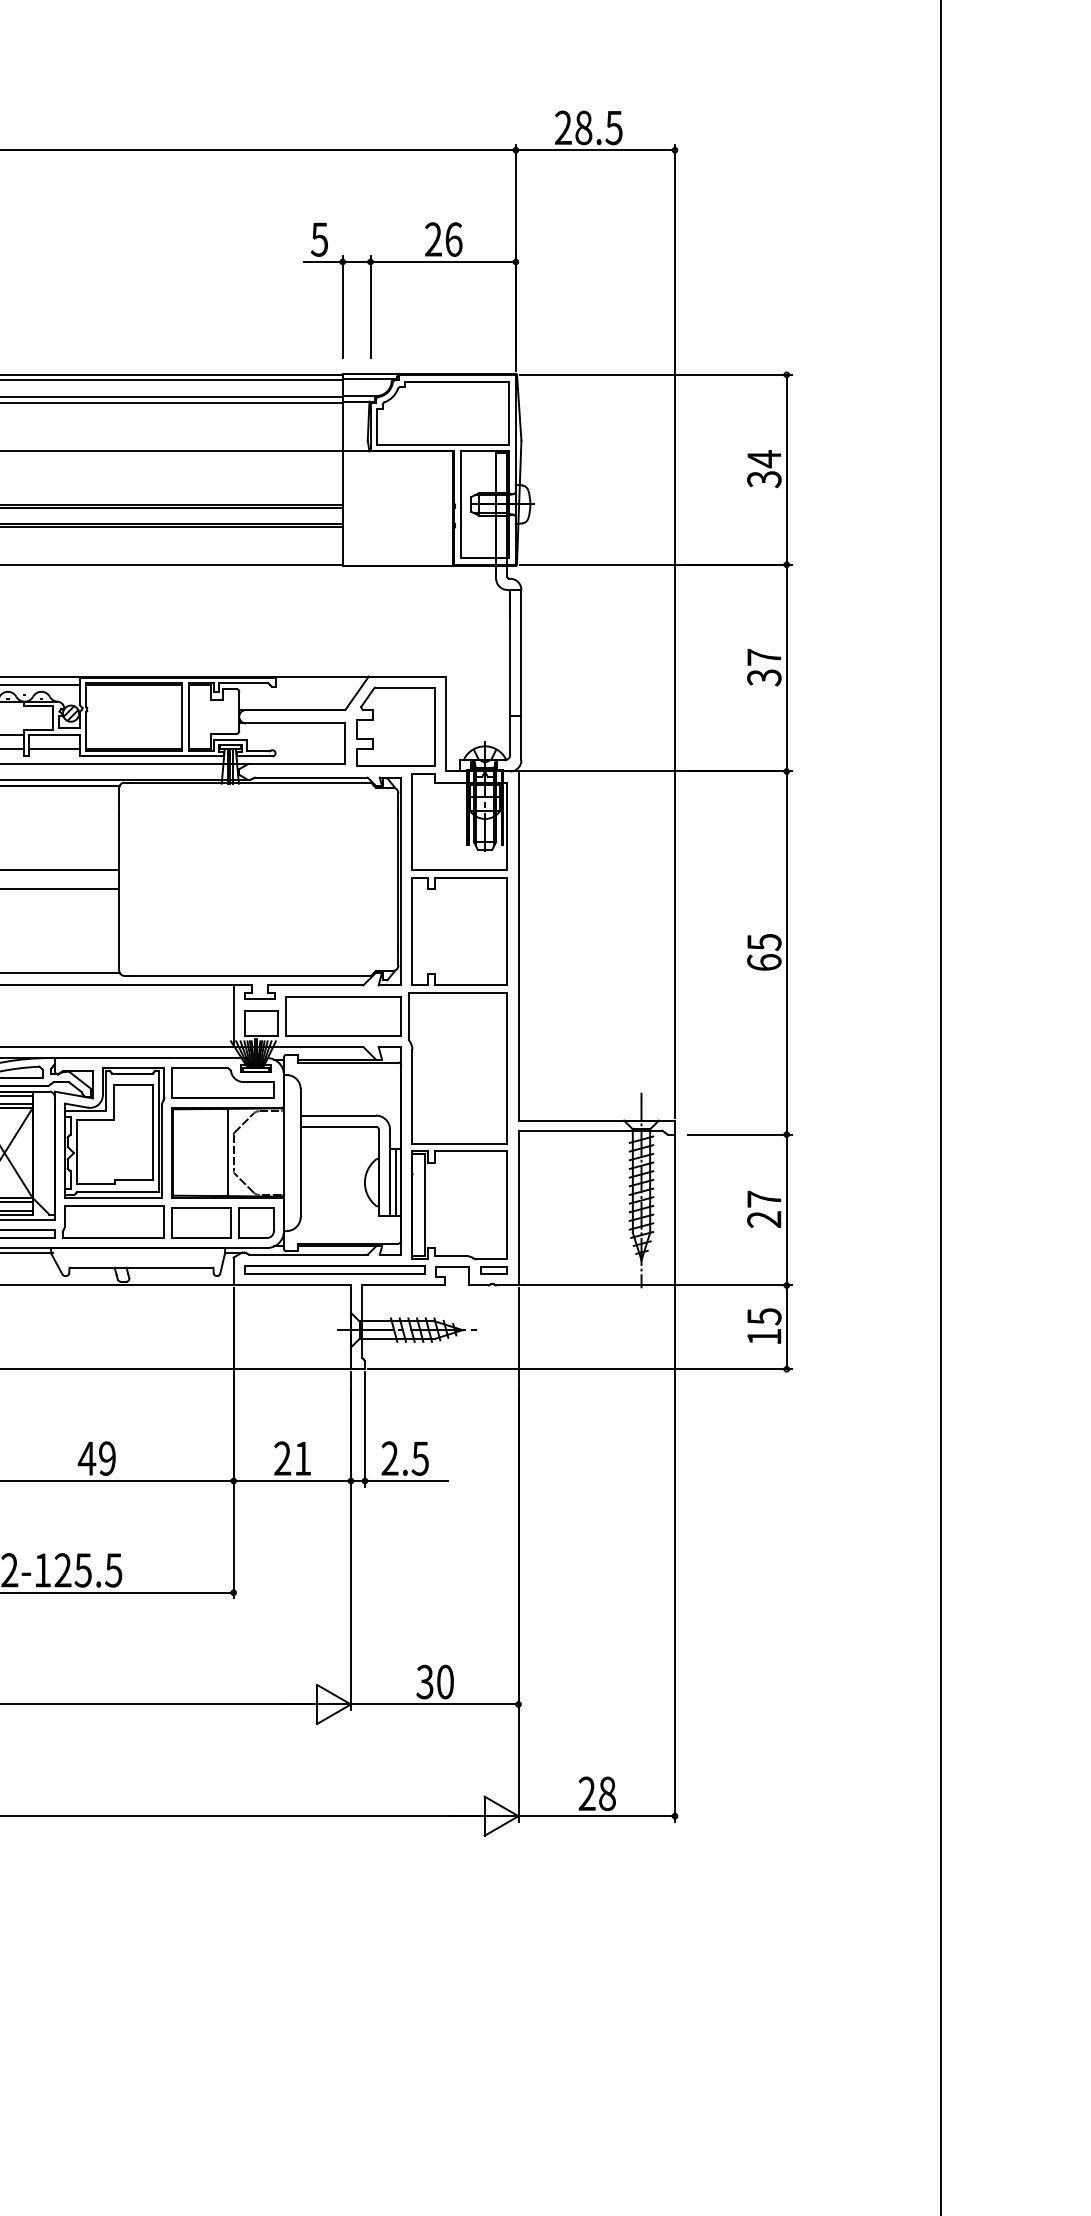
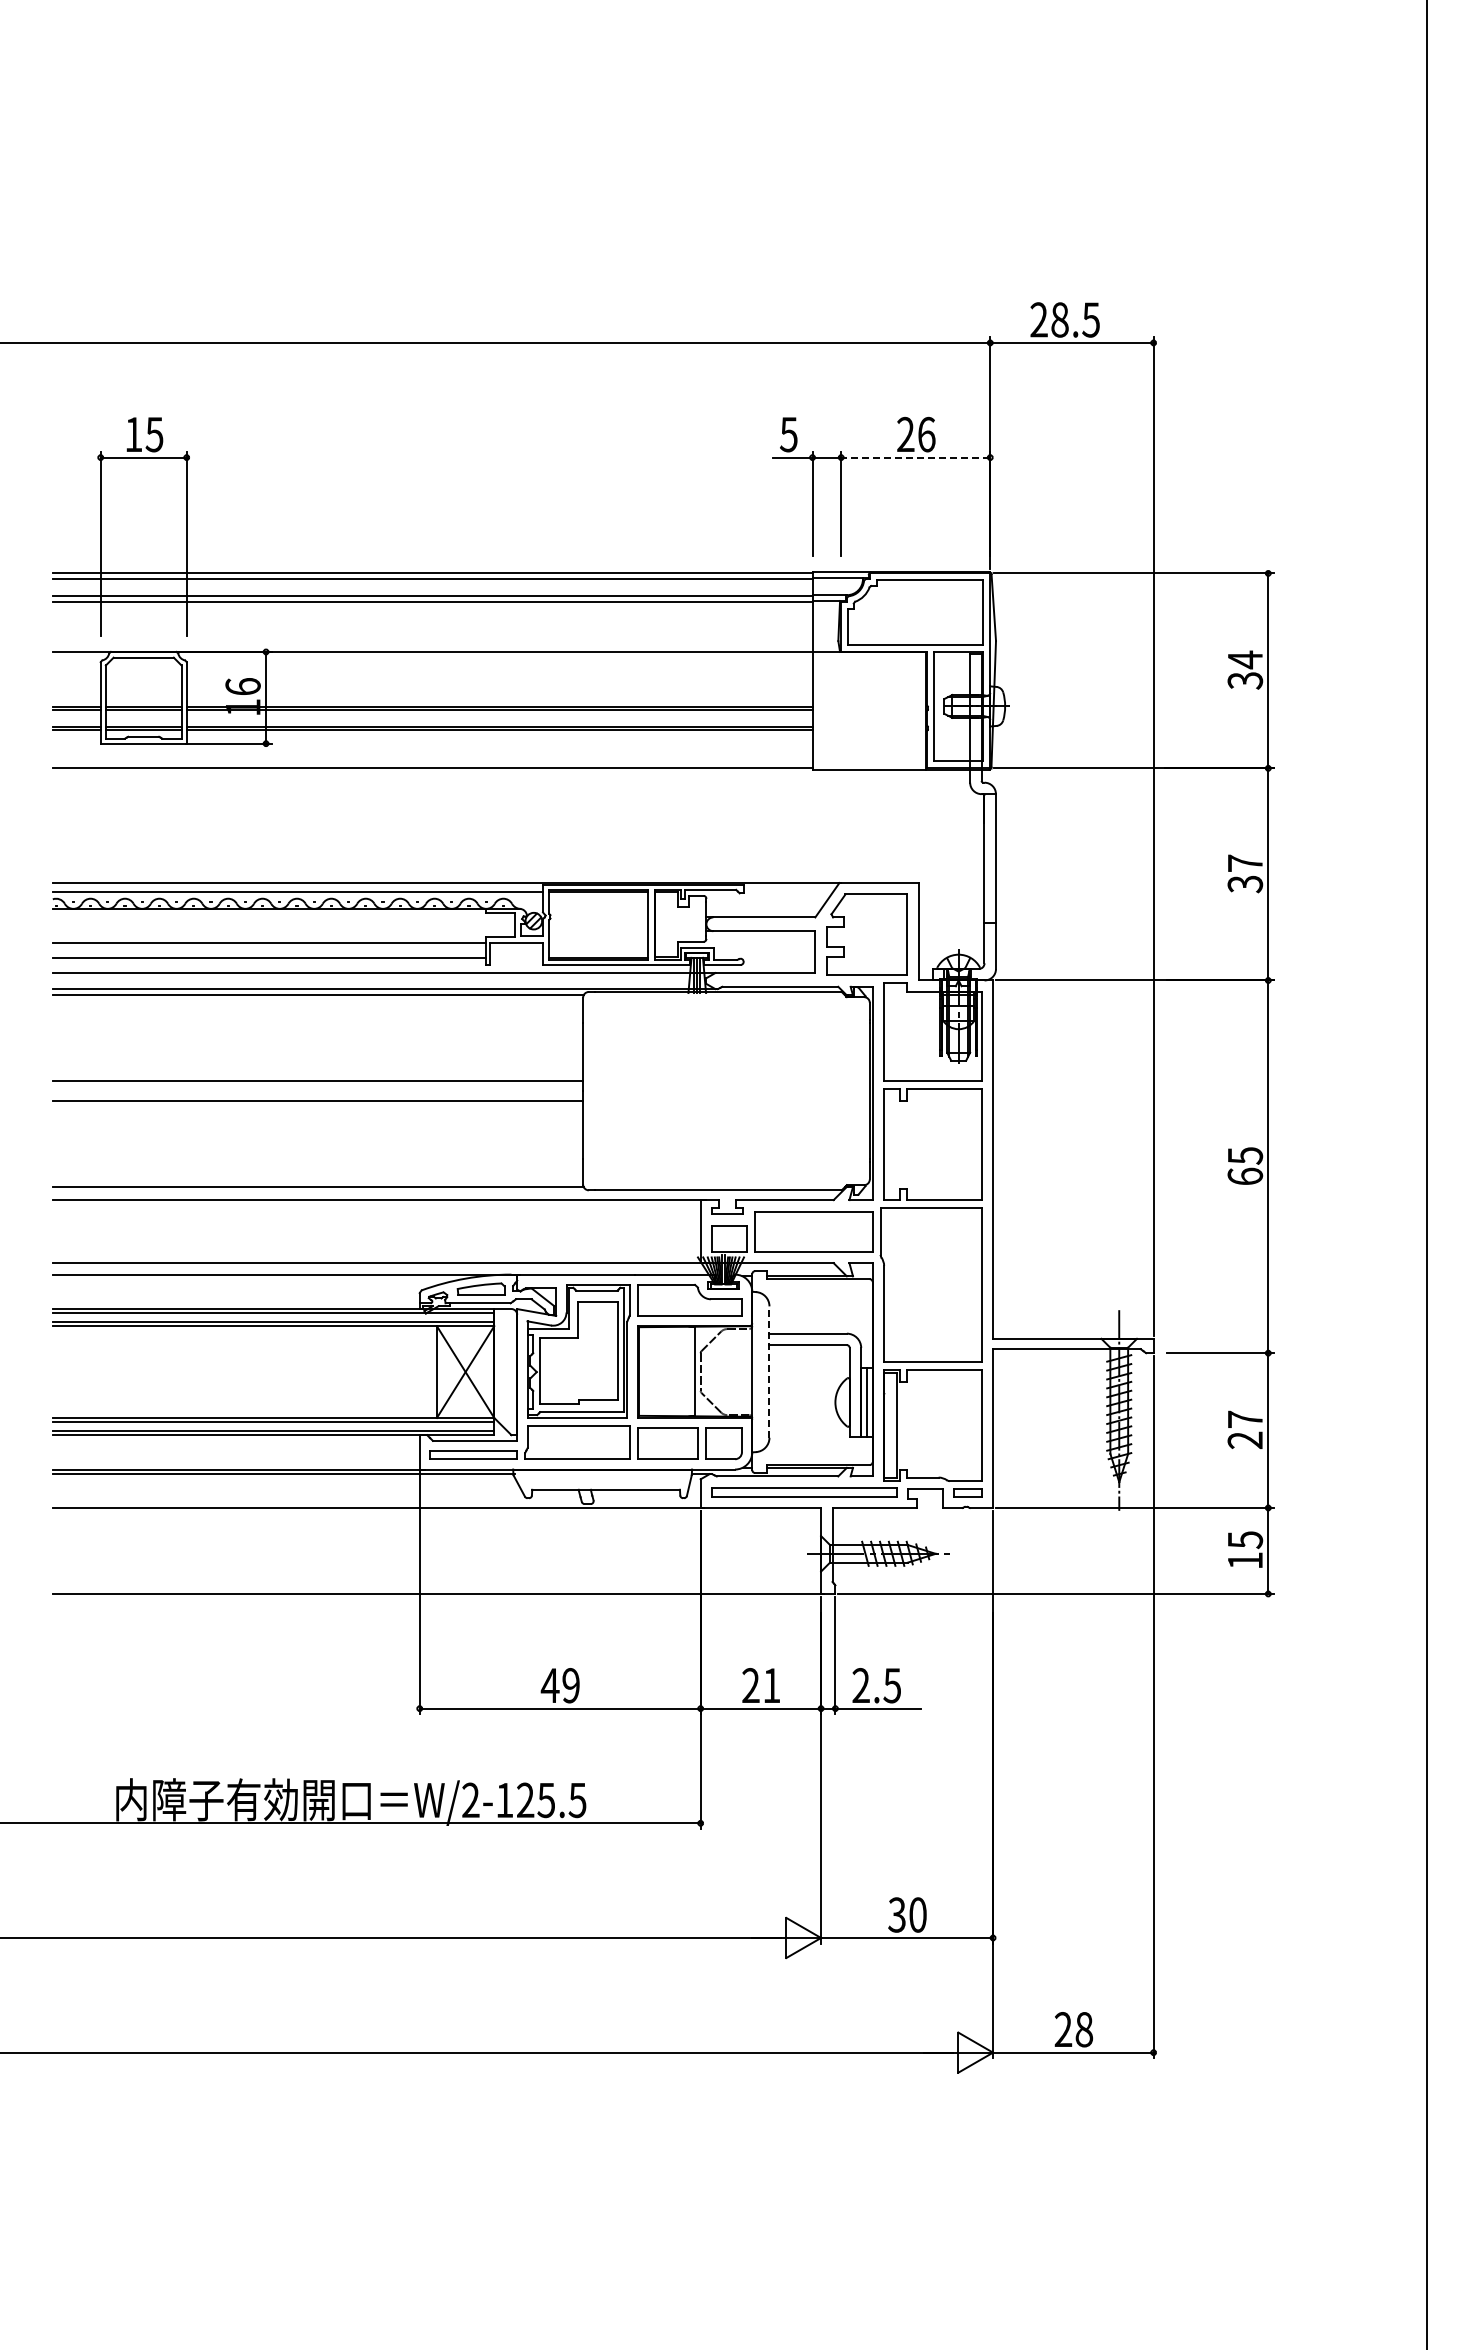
line: (442, 261) -> (915, 457), solid -> dashed
line: (54, 749) -> (516, 957), removed
line: (300, 1153) -> (769, 1372), solid -> dashed

